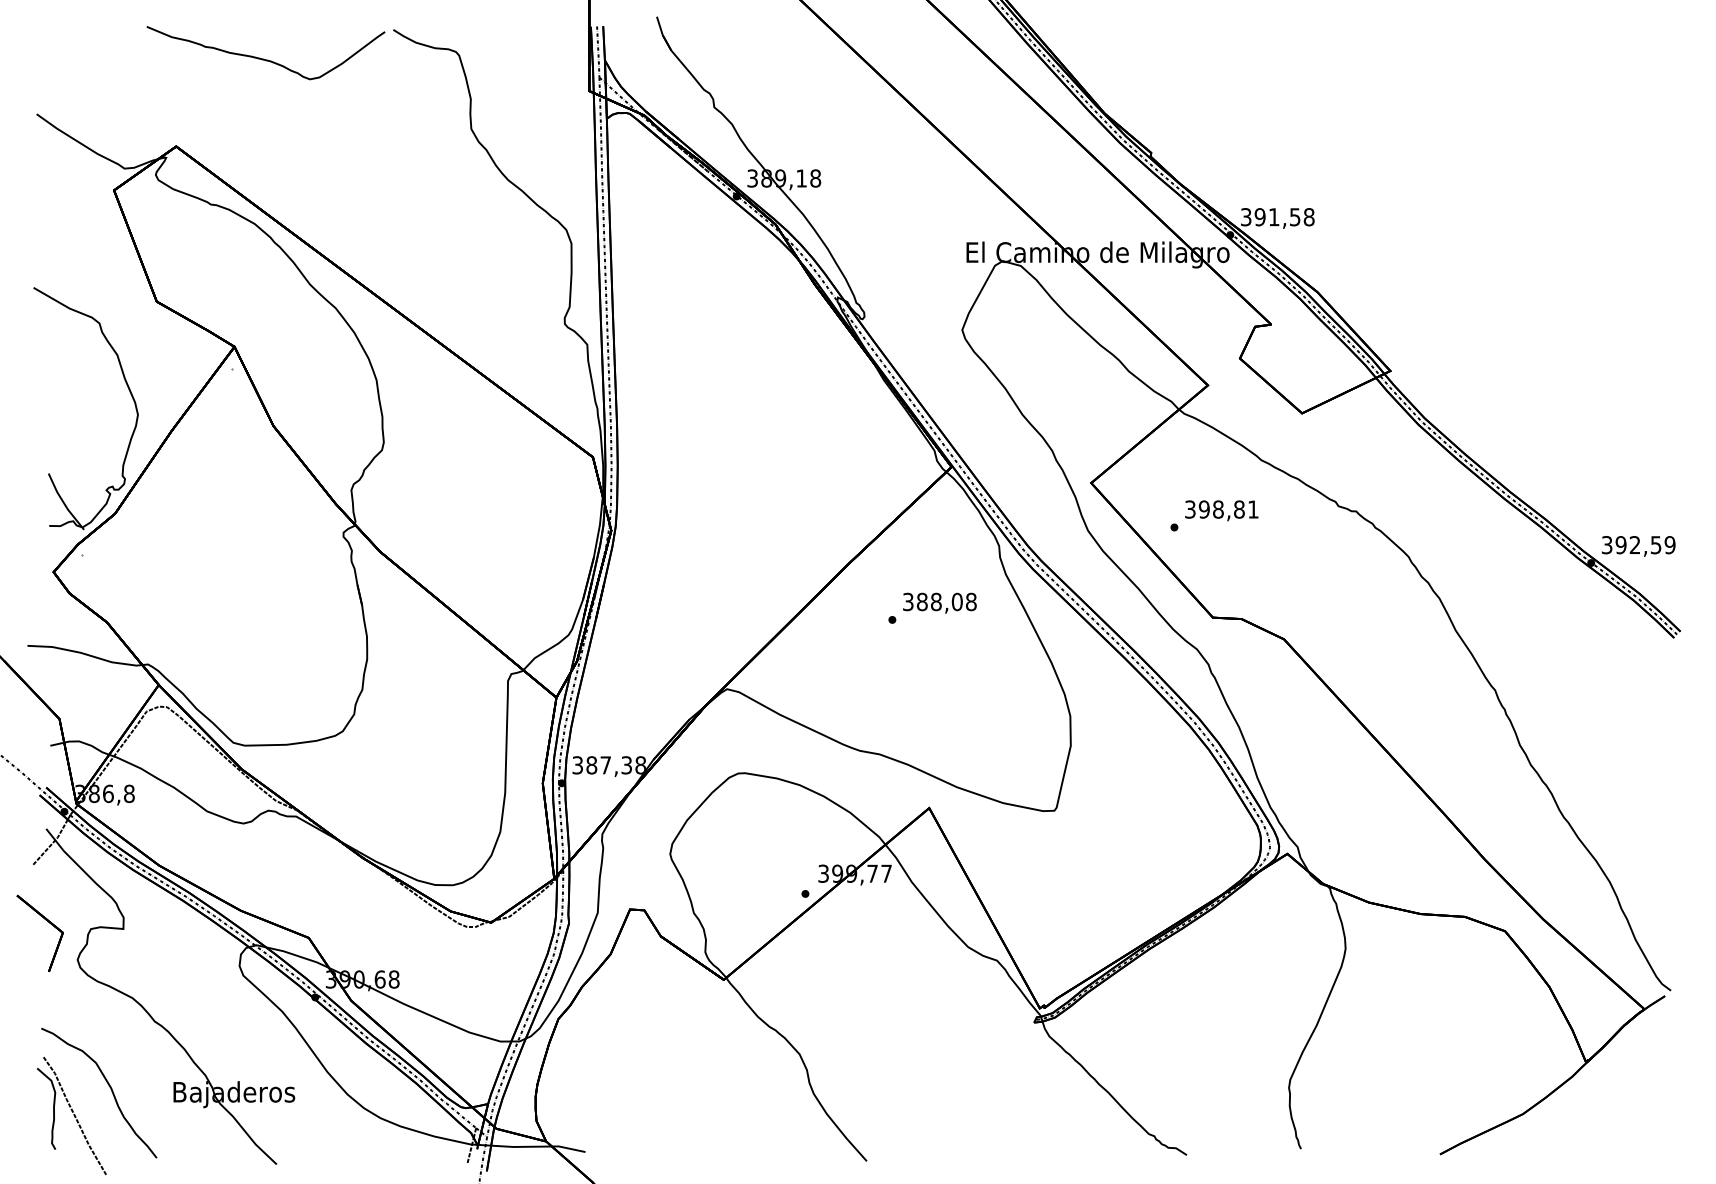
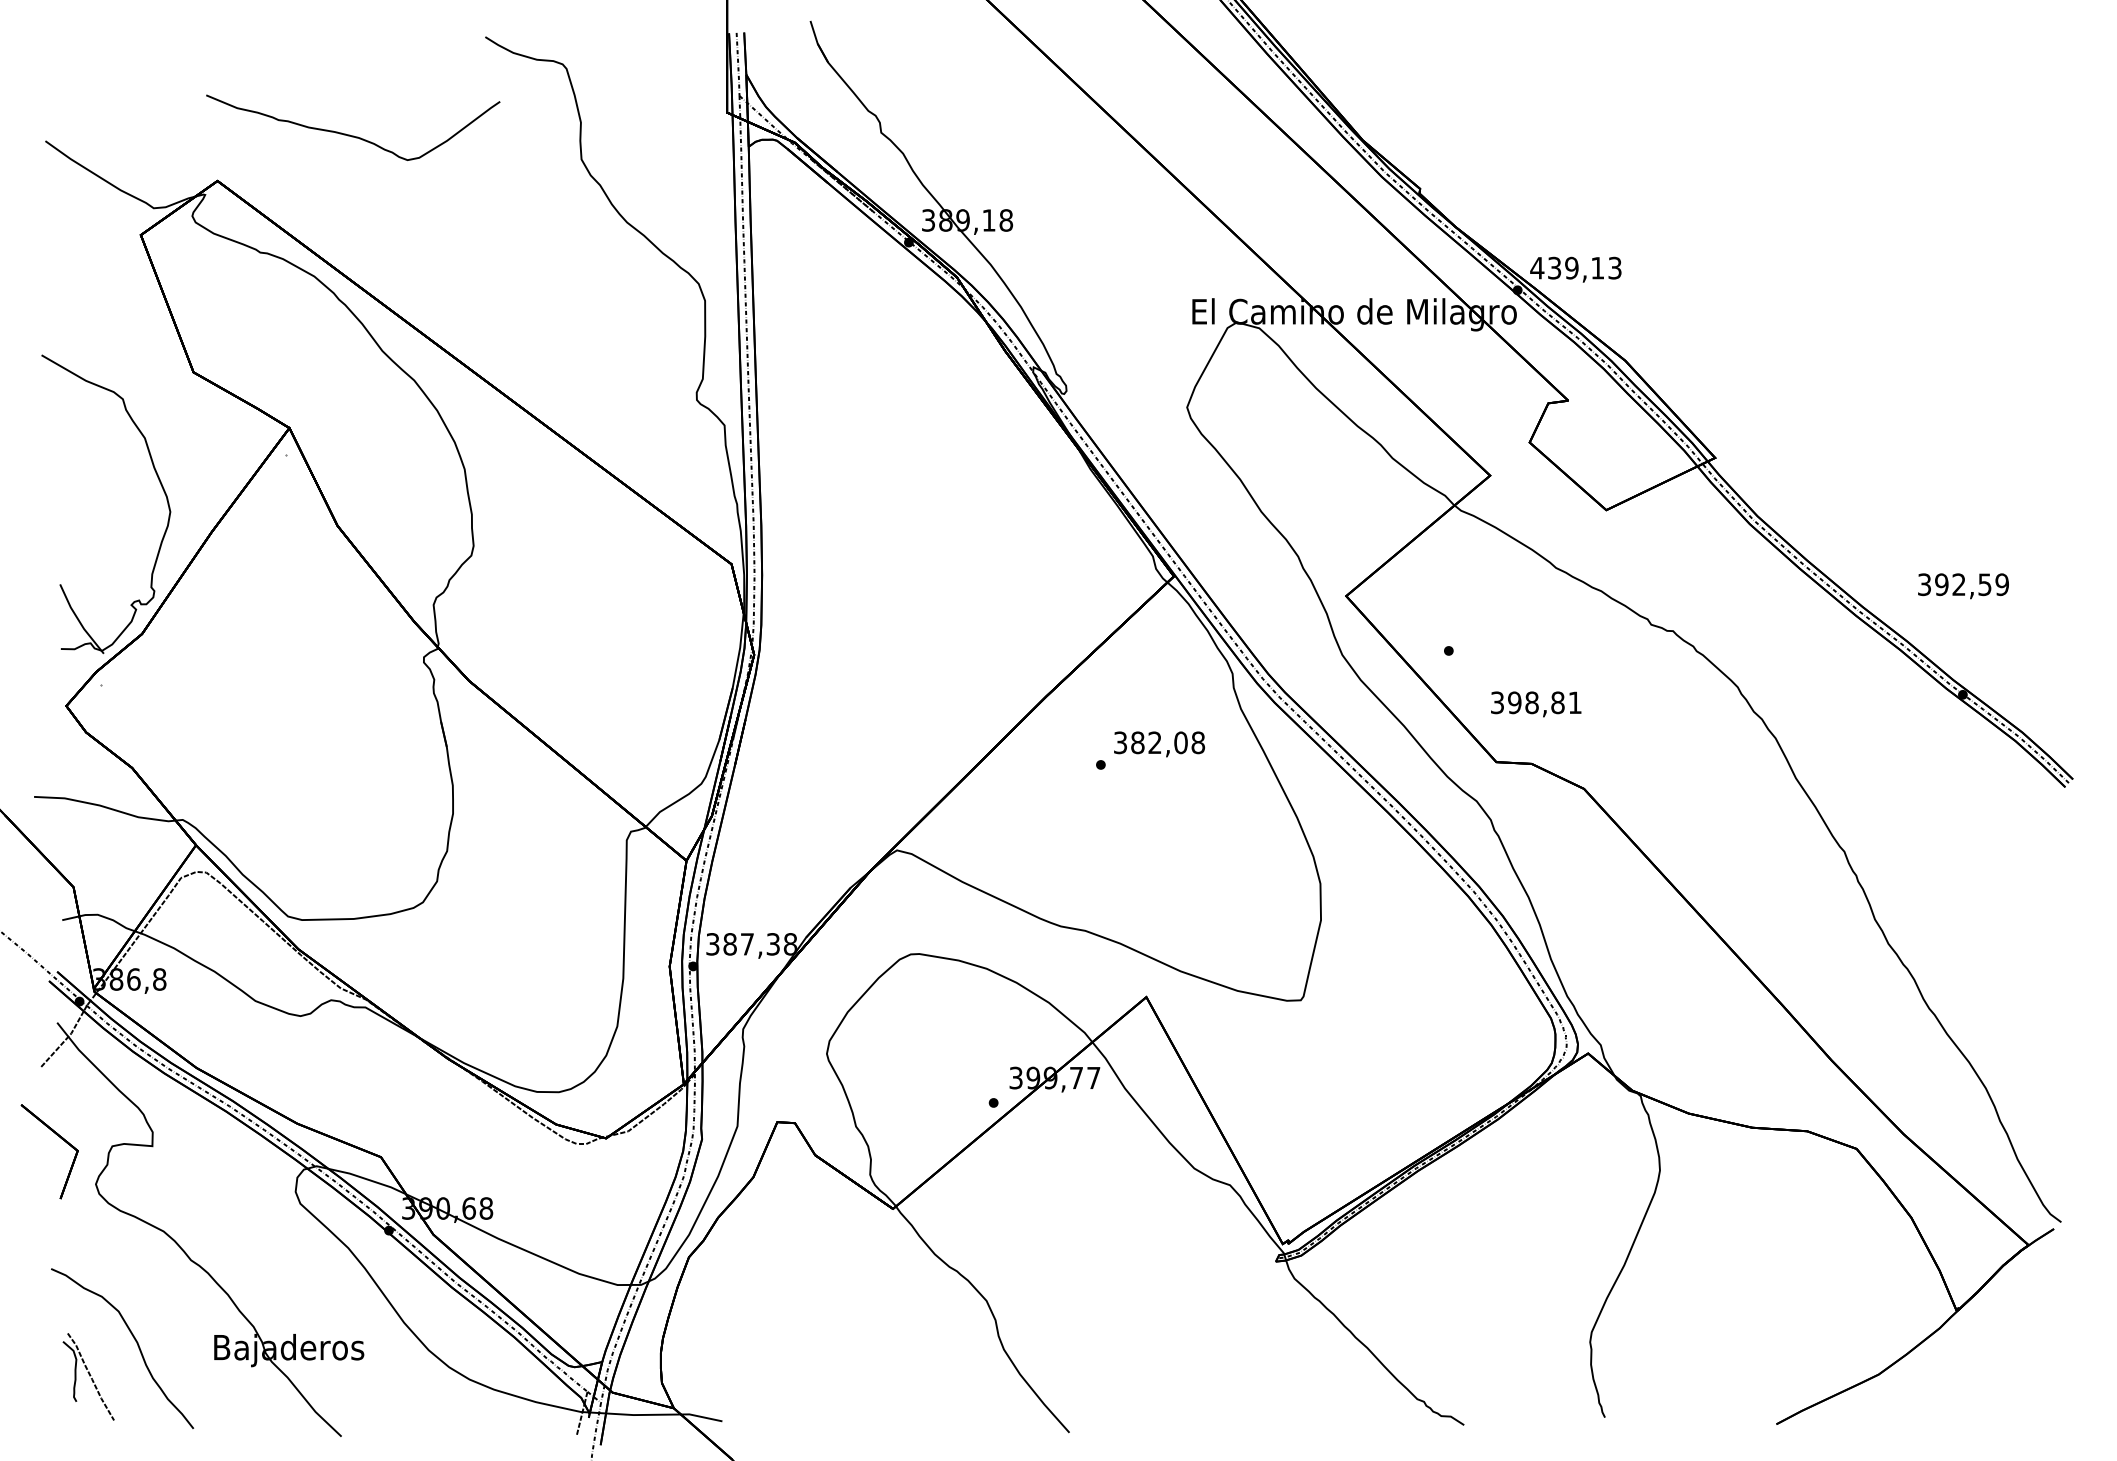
curve: (266, 59) -> (353, 135), moved
text: (1277, 216) -> (1575, 267), 391,58 -> 439,13
text: (1222, 510) -> (1536, 704), moved
text: (1638, 546) -> (1963, 586), moved
text: (935, 601) -> (1154, 742), 388,08 -> 382,08
part: (71, 1115) -> (88, 1376), size x0.6

